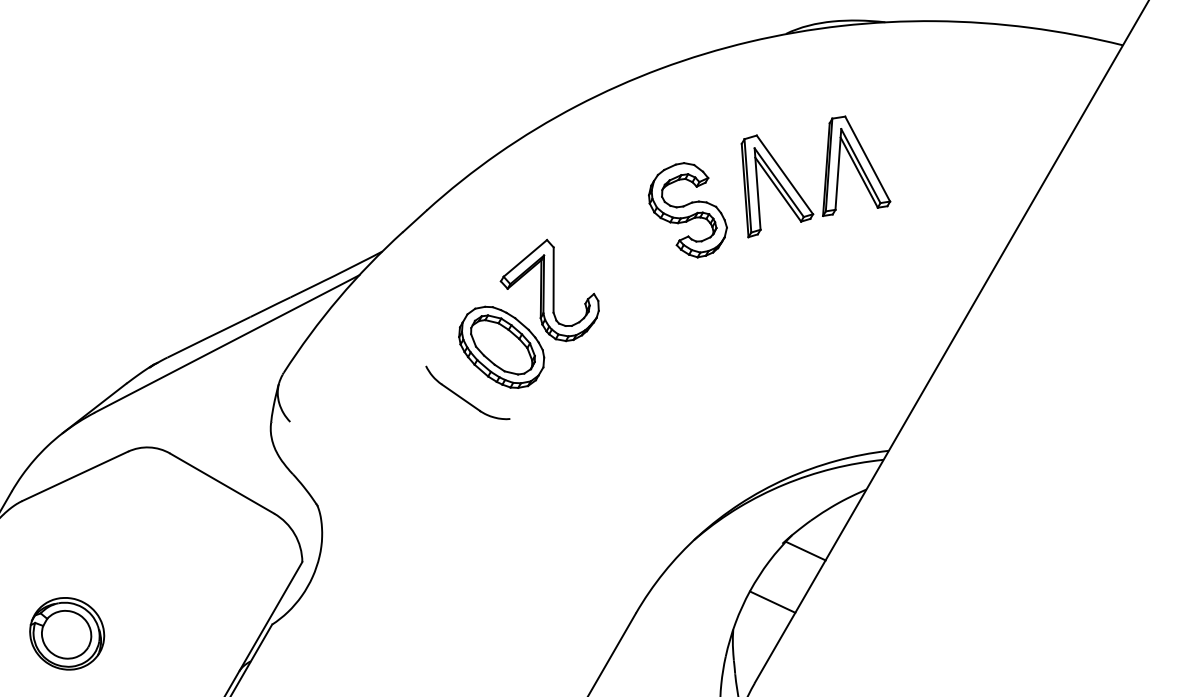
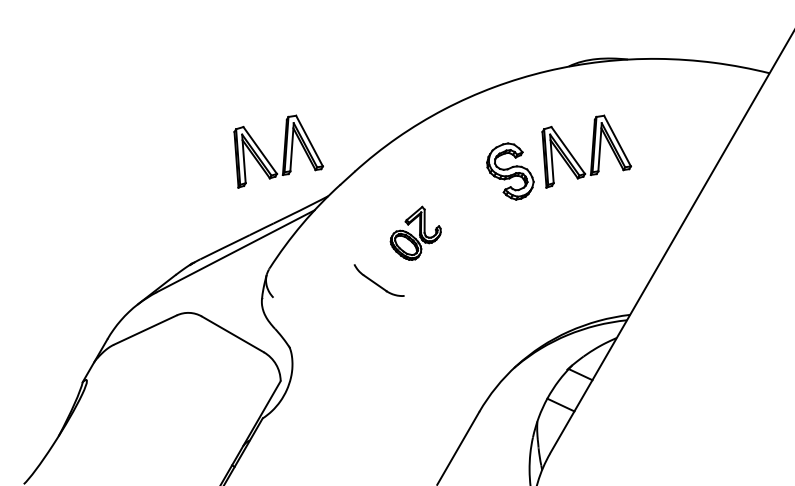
part: (298, 176) -> (278, 151), added
part: (528, 314) -> (415, 233), size x0.6
part: (67, 633) -> (140, 423), removed

